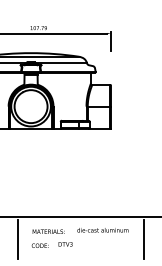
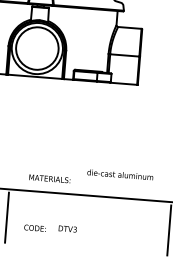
text: (102, 230) -> (119, 175), moved
text: (48, 231) -> (49, 178), moved

